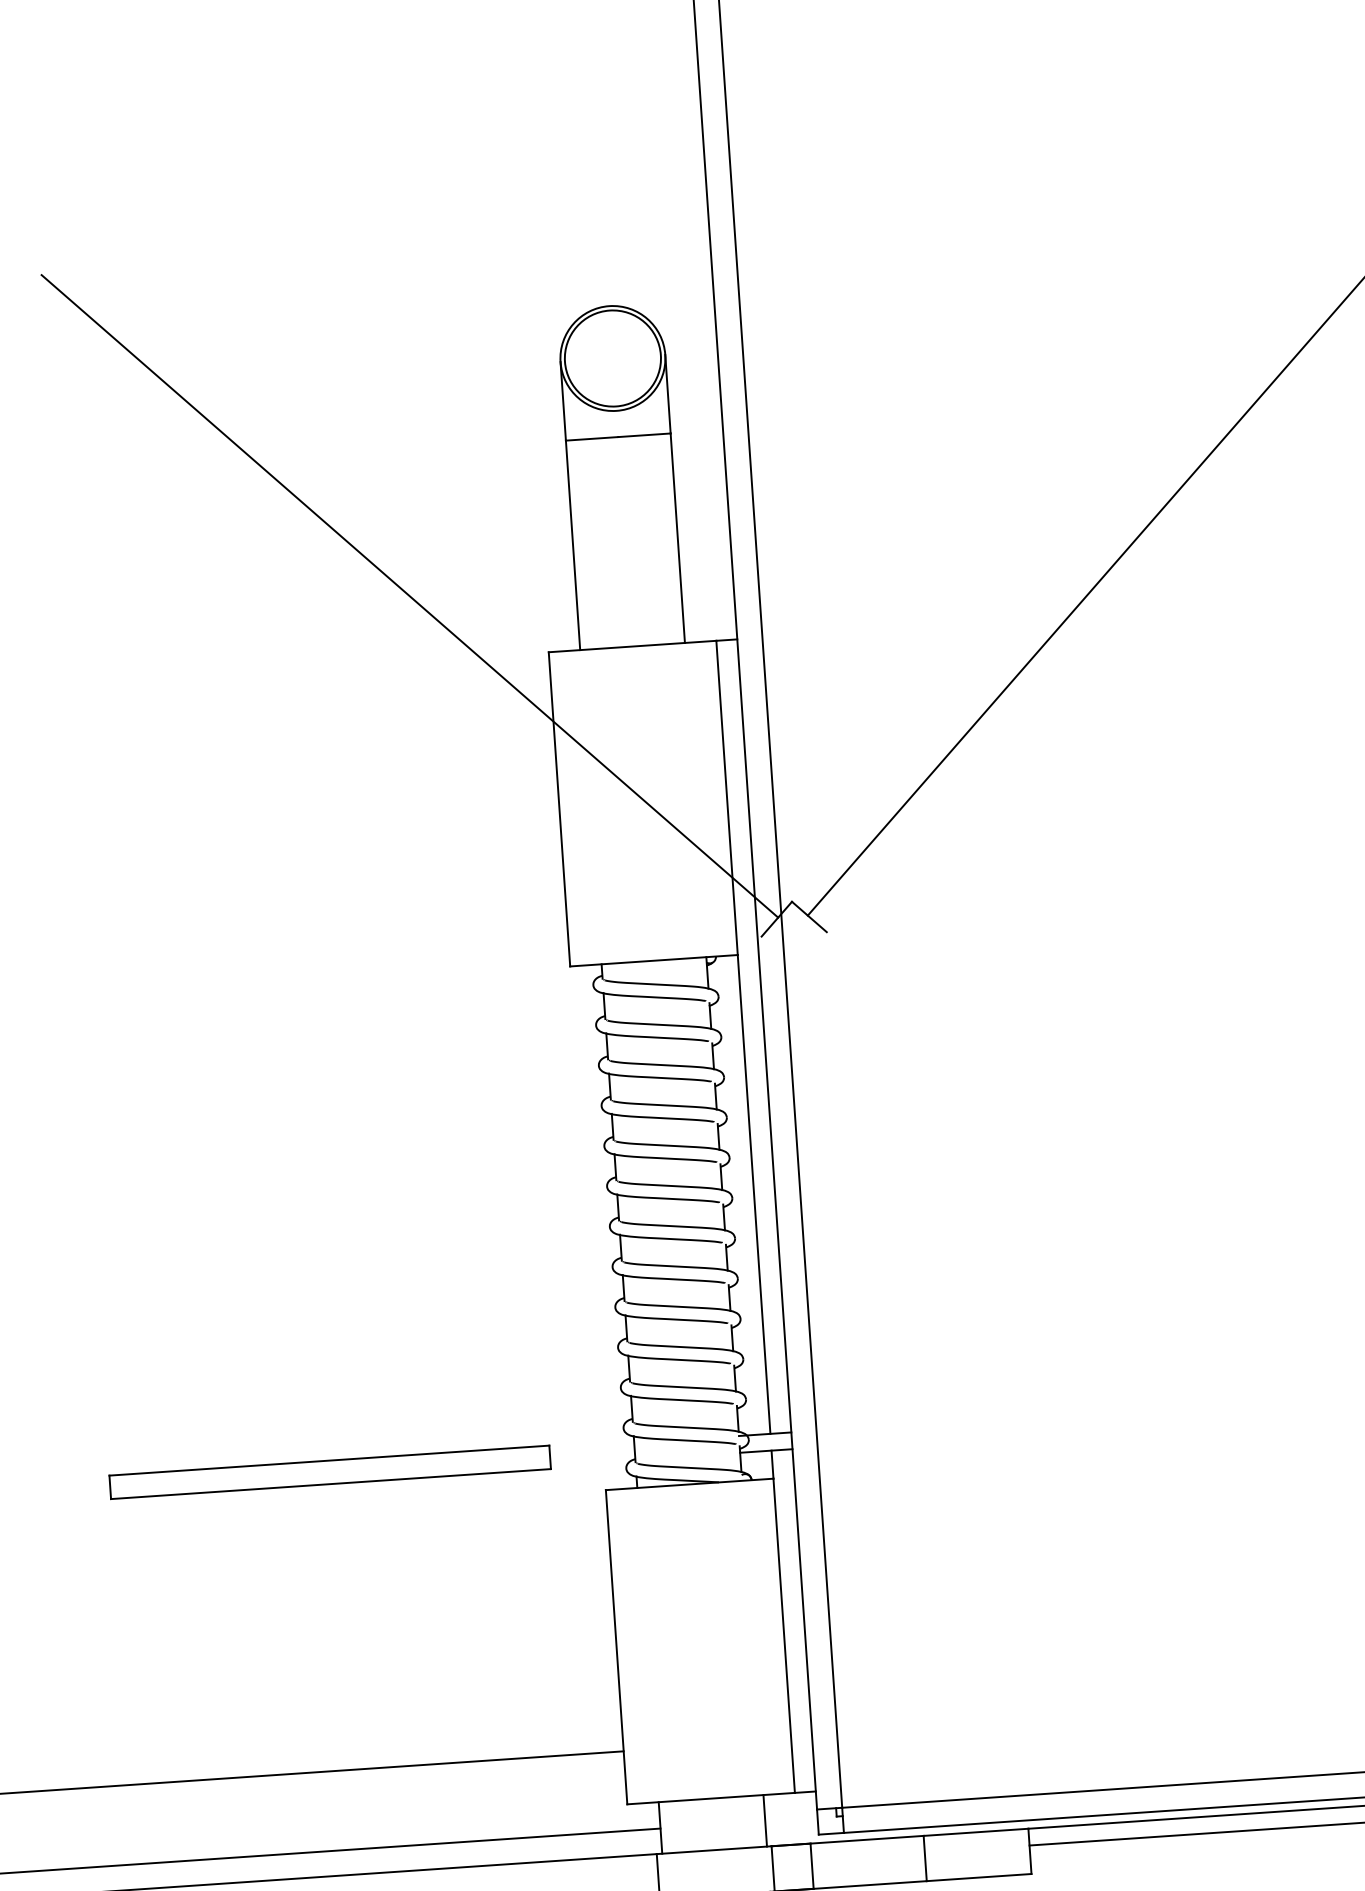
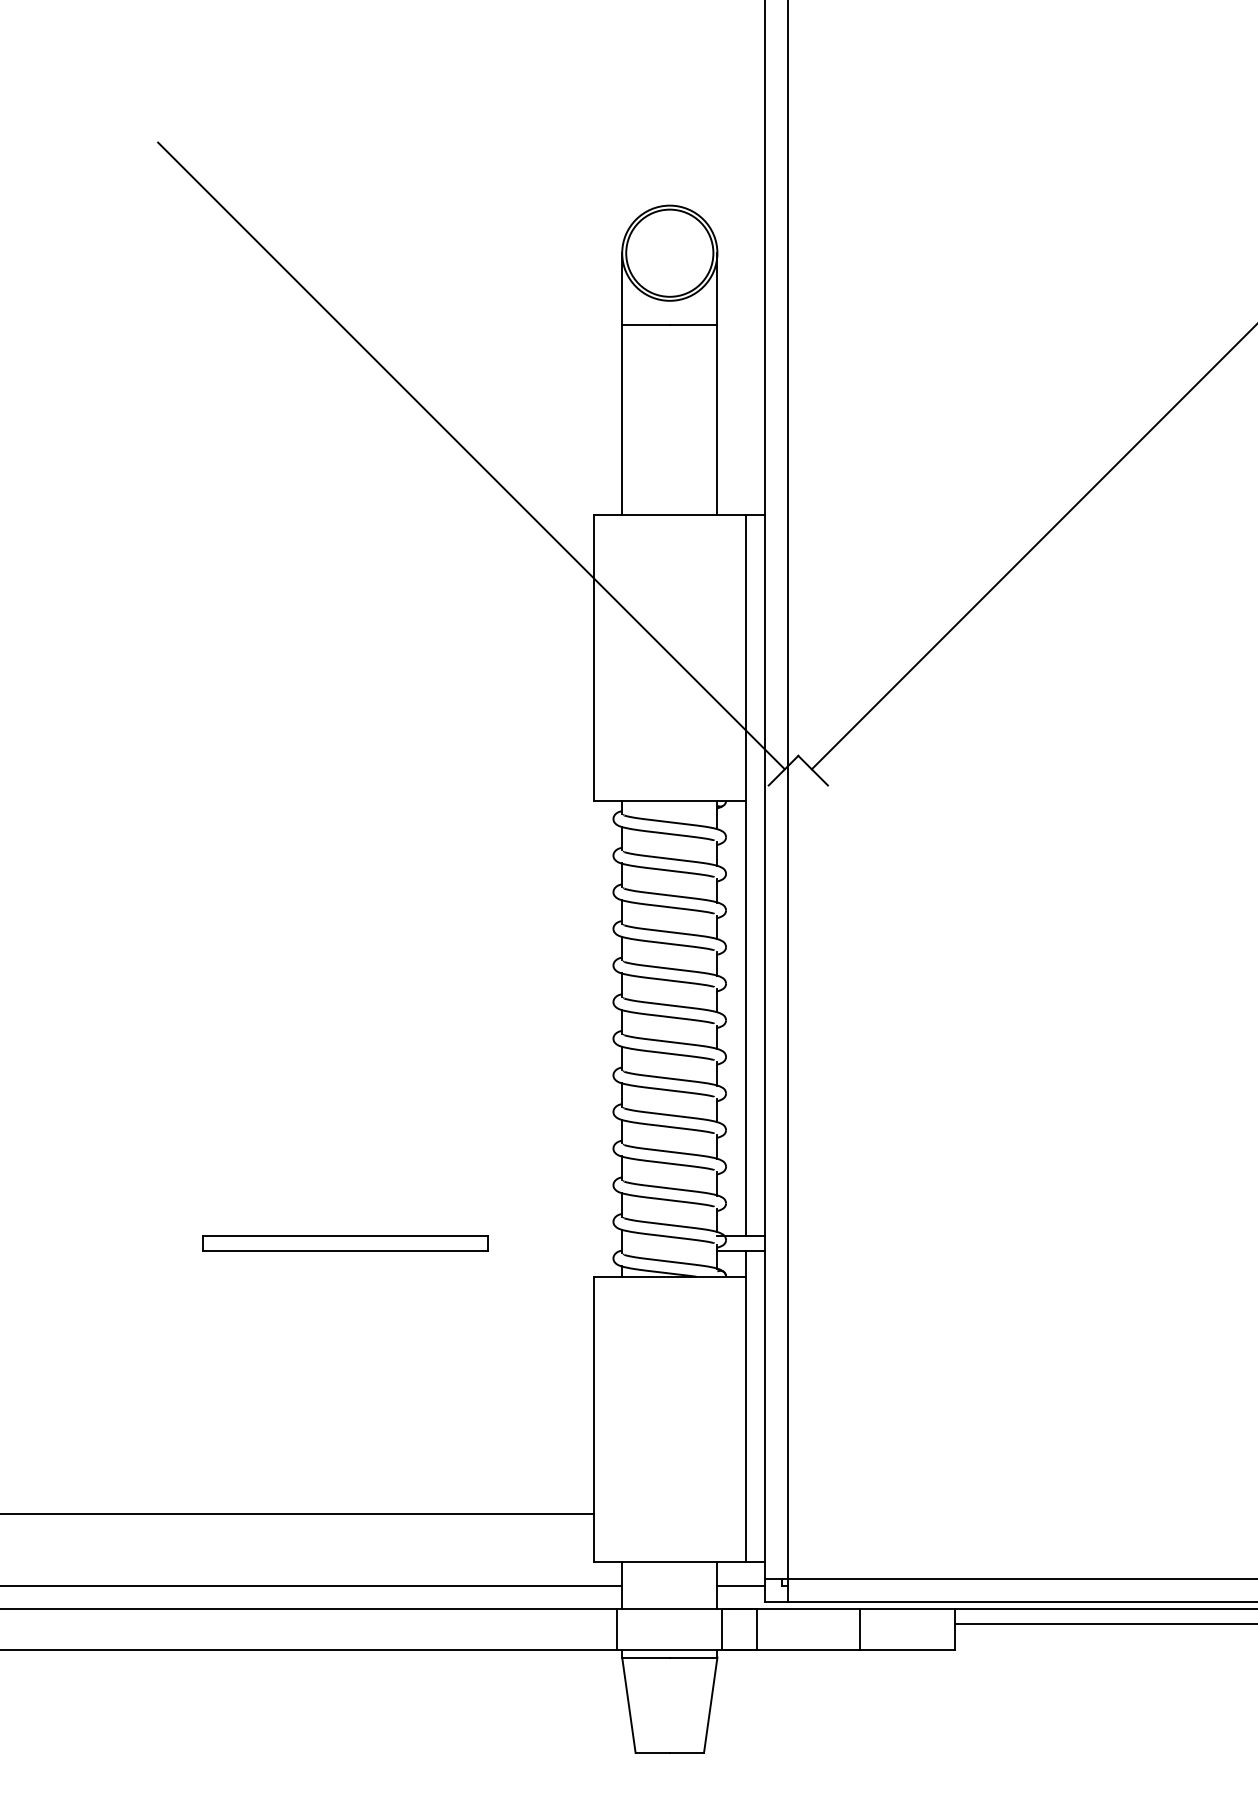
part: (330, 1472) -> (345, 1243), size x0.71
line: (791, 1819) -> (741, 1586), added

